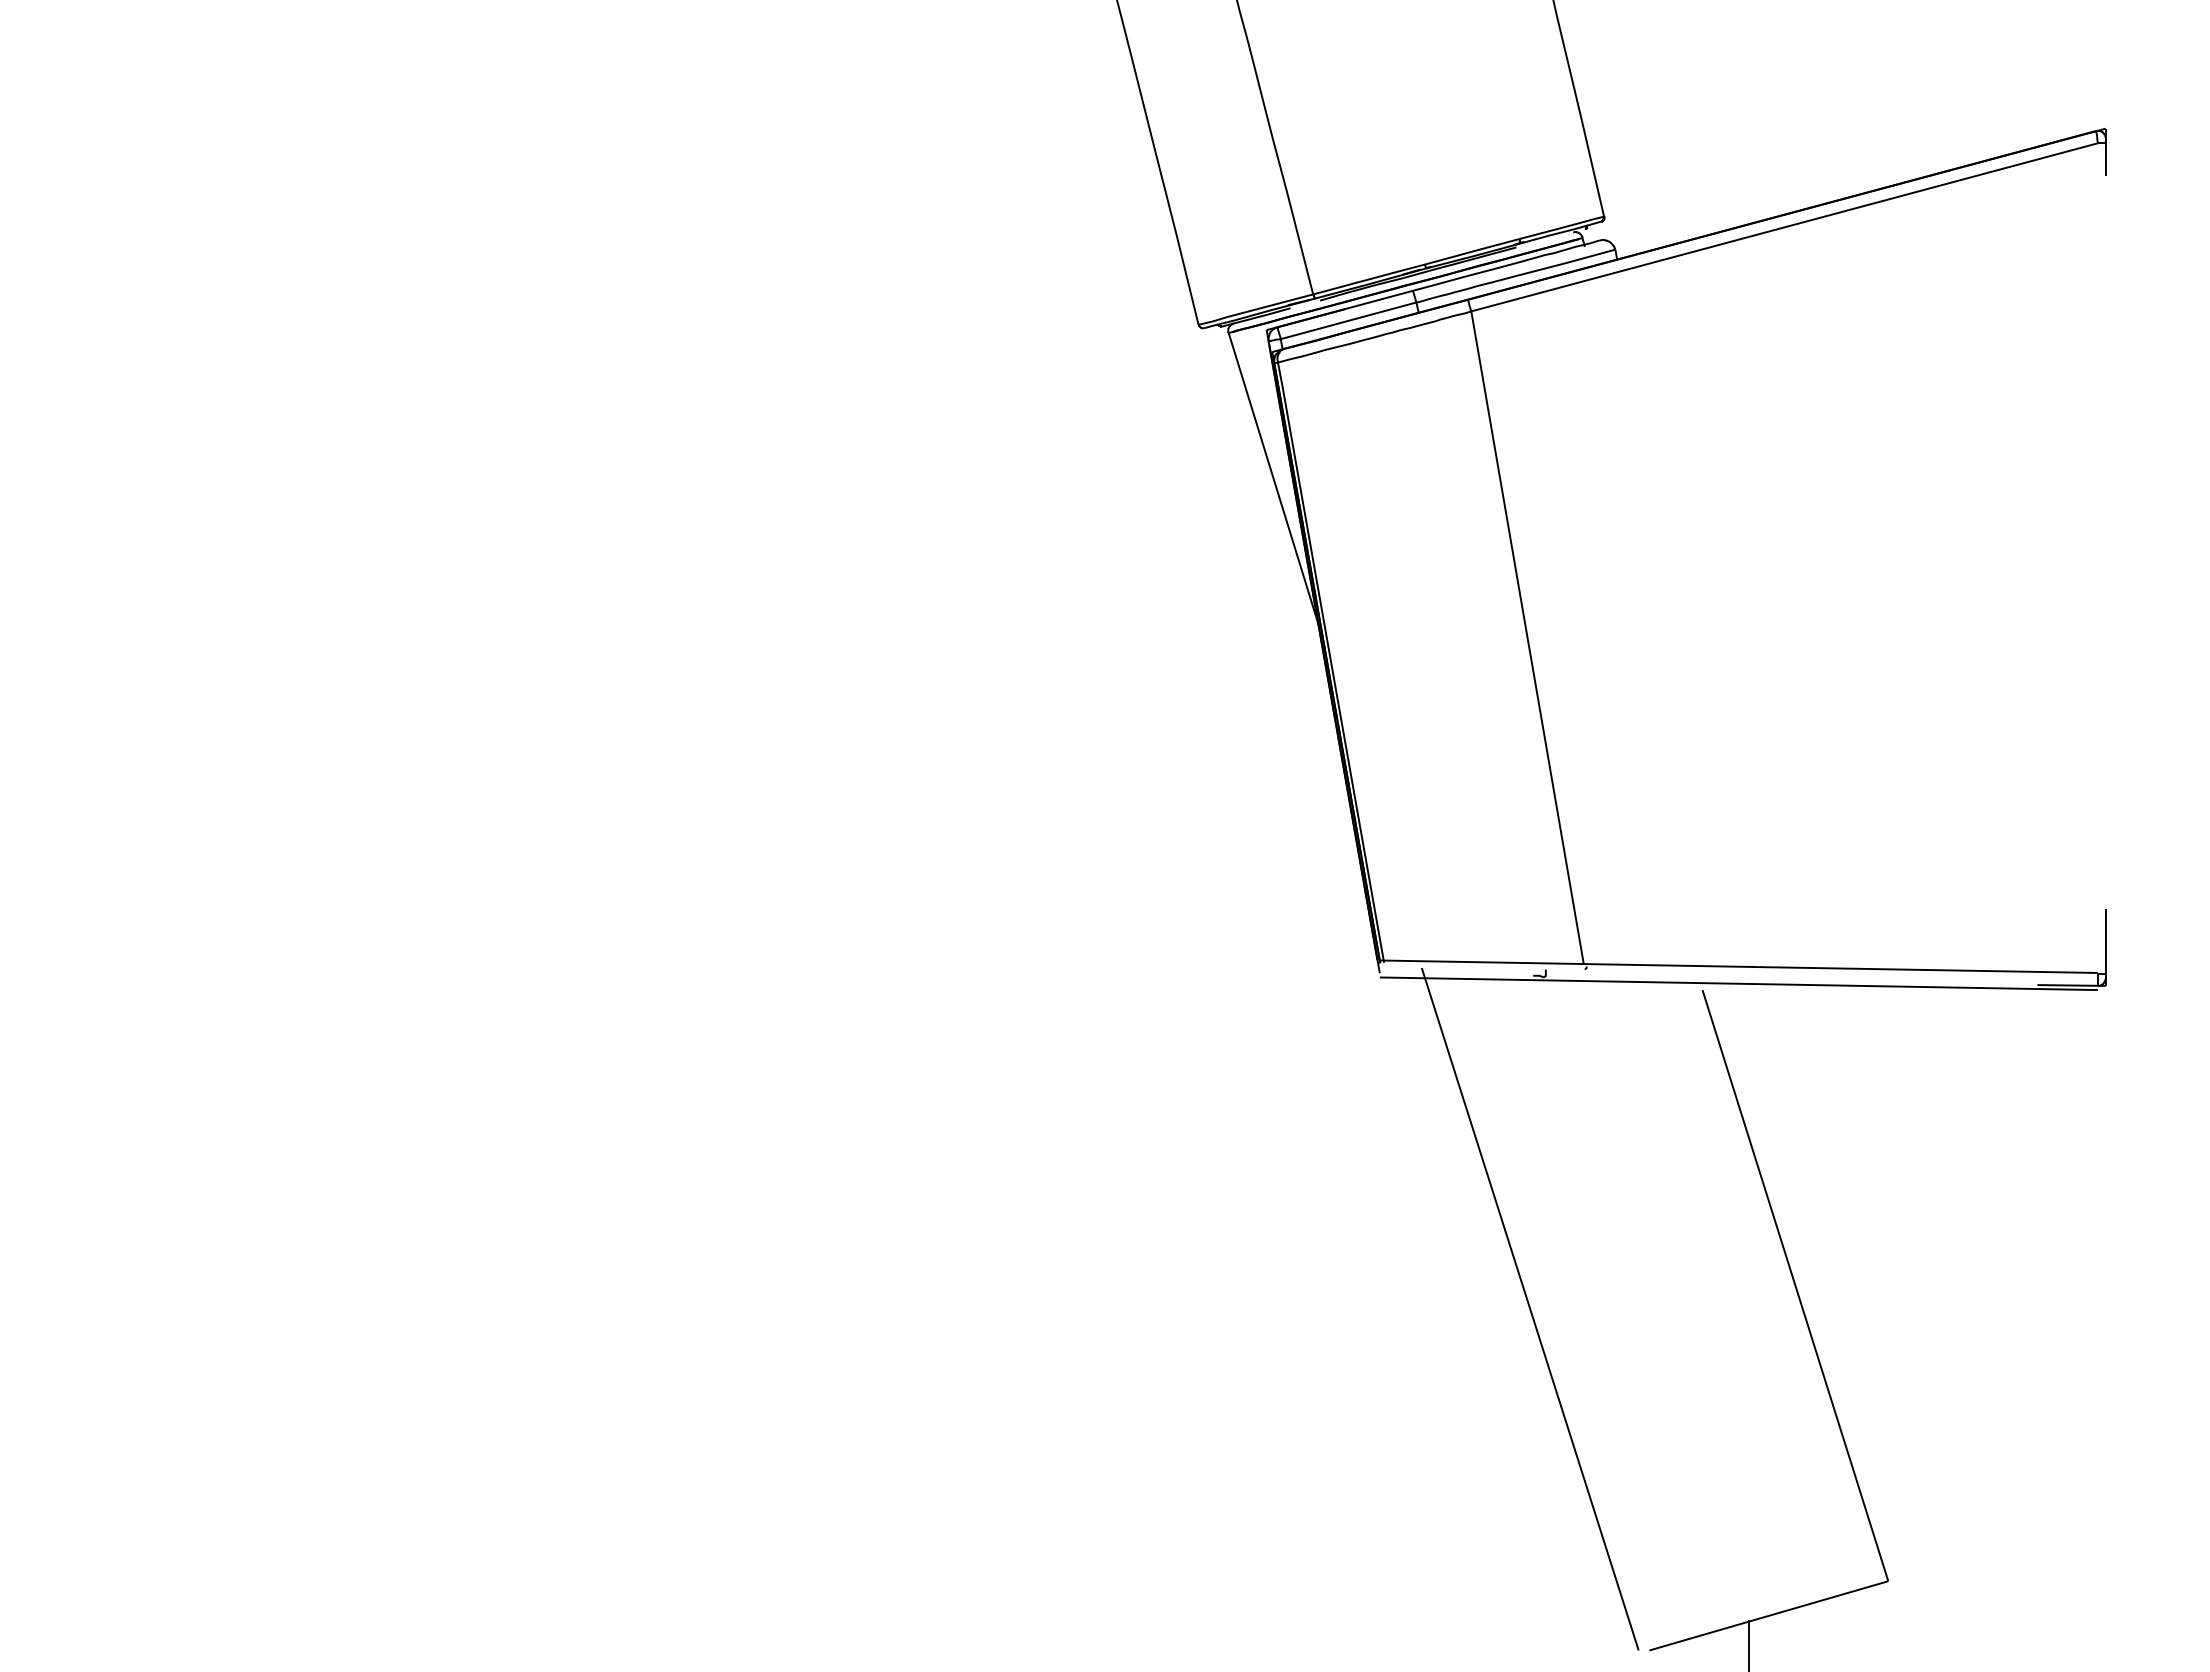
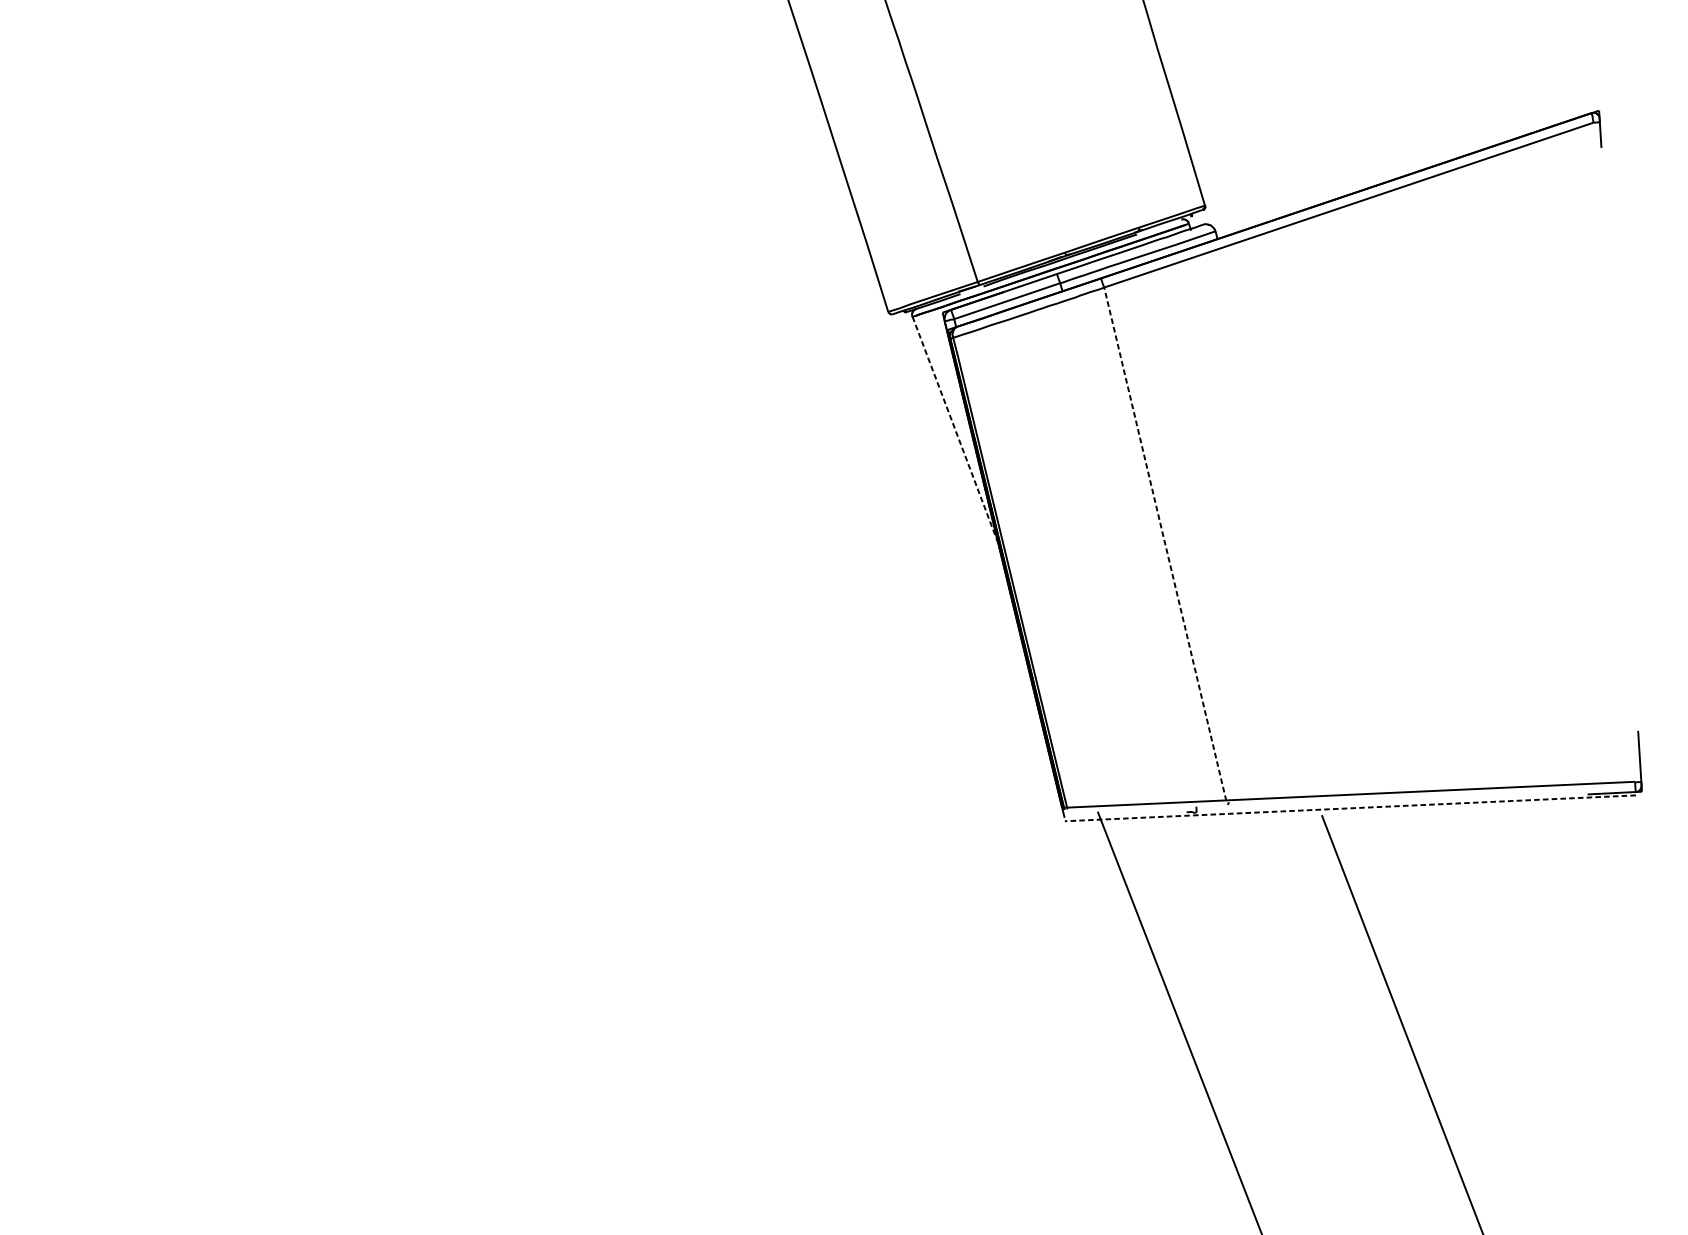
line: (1273, 479) -> (955, 430), solid -> dashed
line: (1527, 637) -> (1165, 543), solid -> dashed
line: (1738, 983) -> (1350, 808), solid -> dashed

